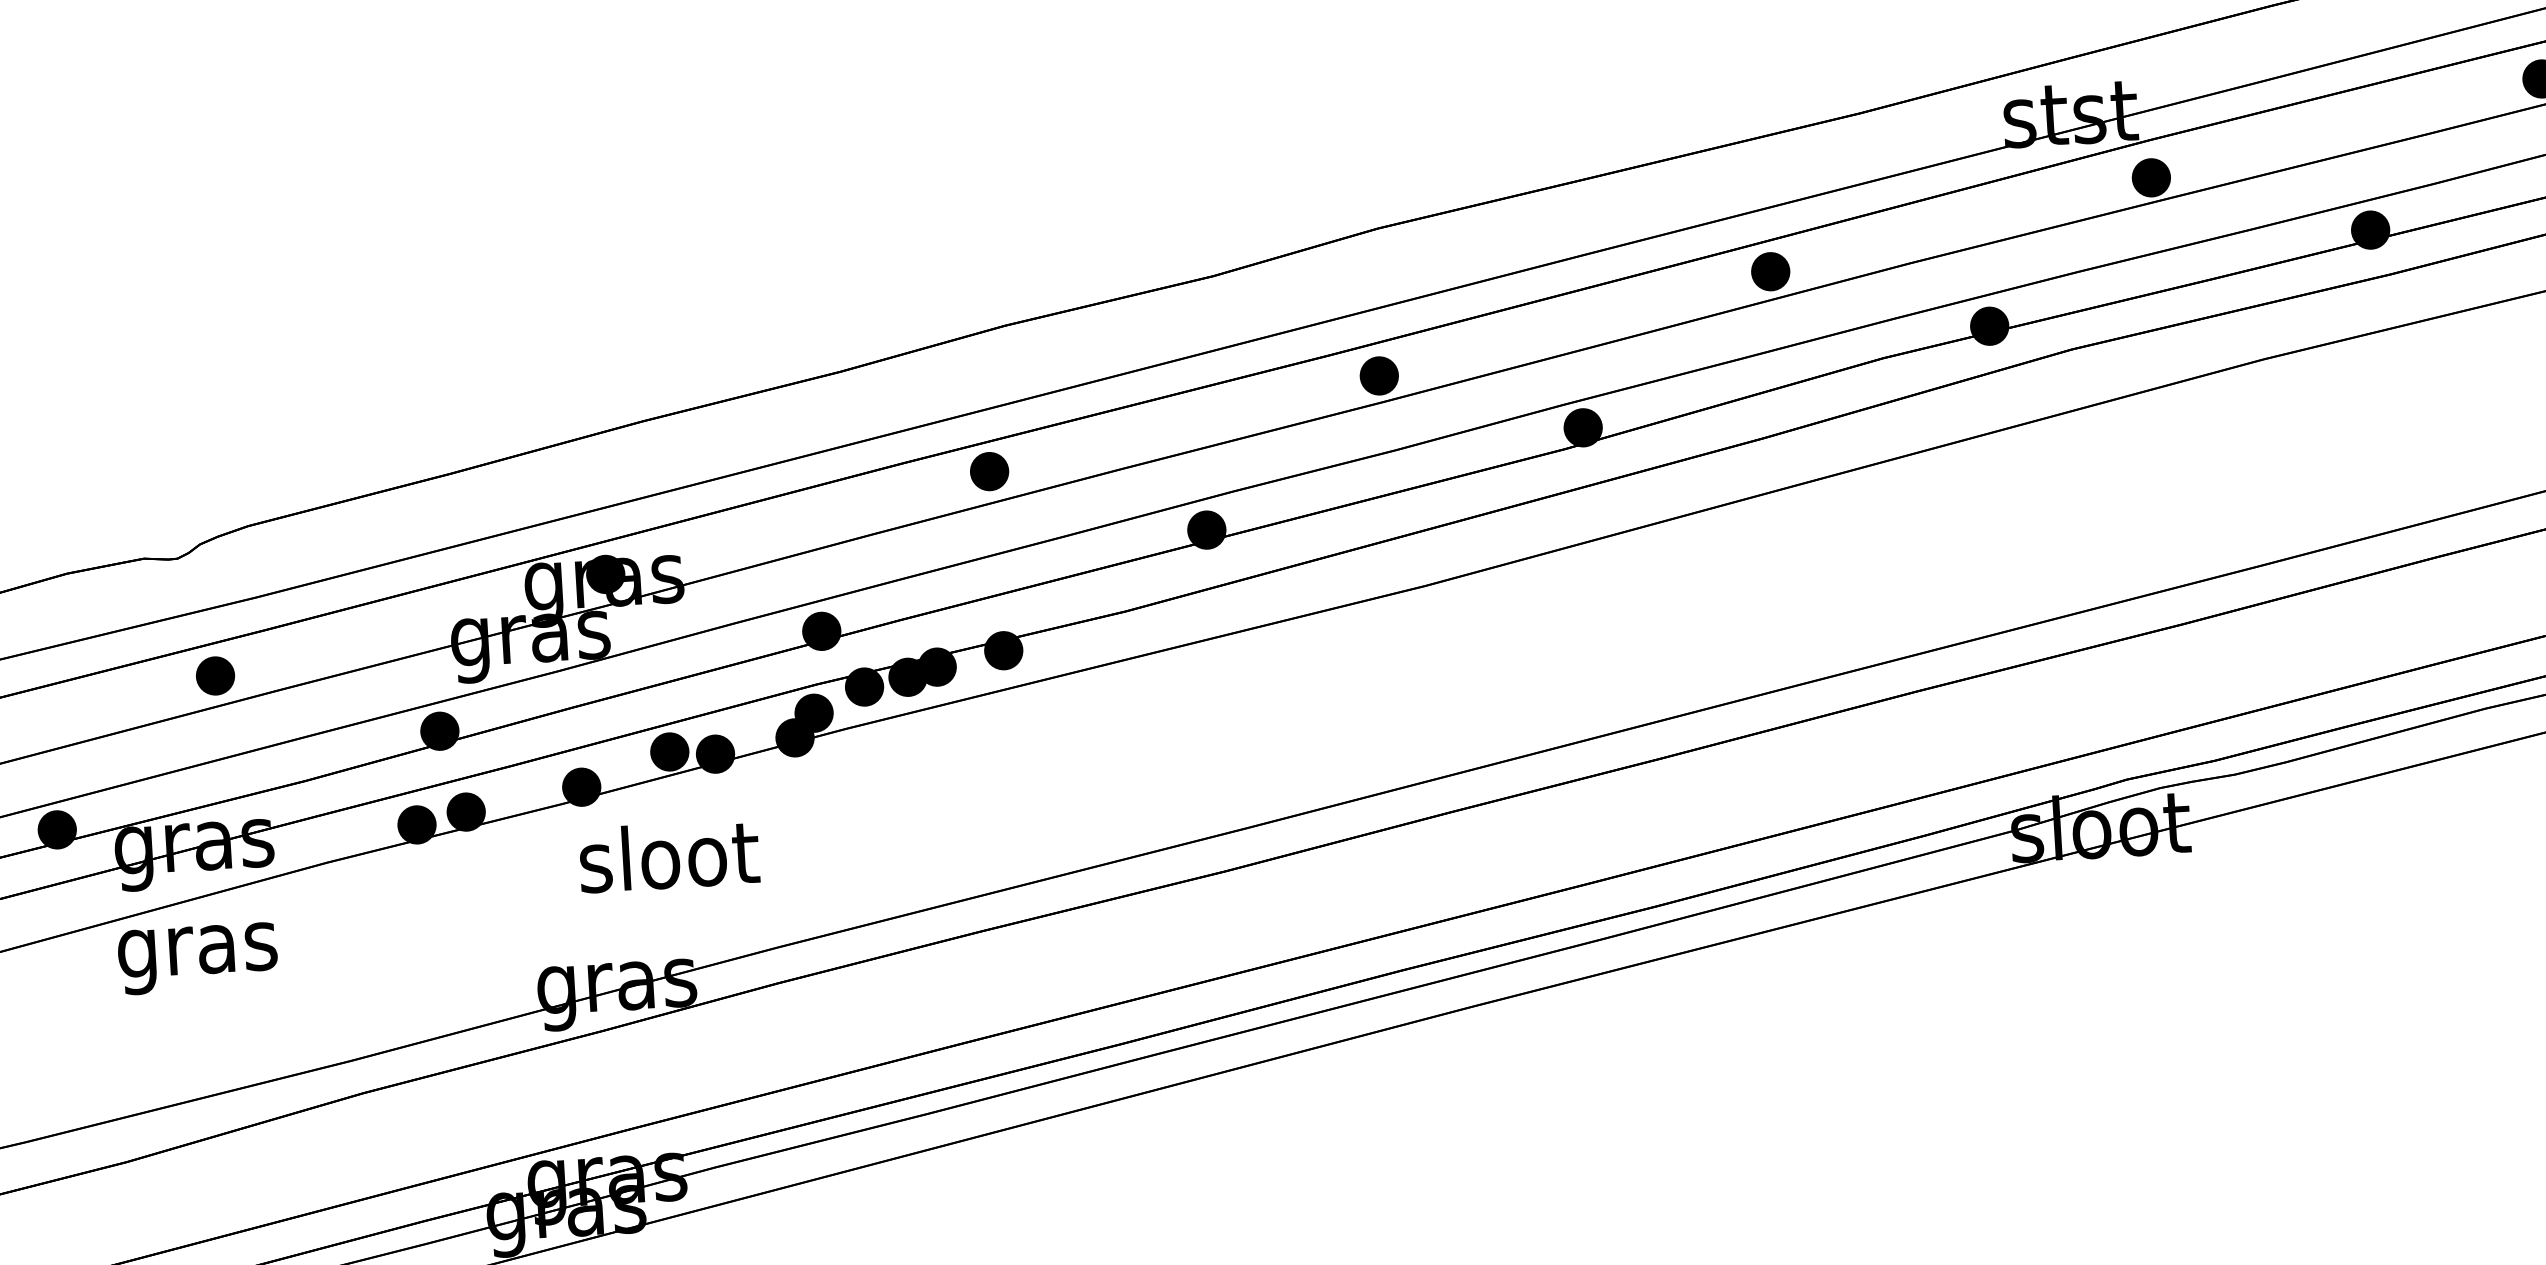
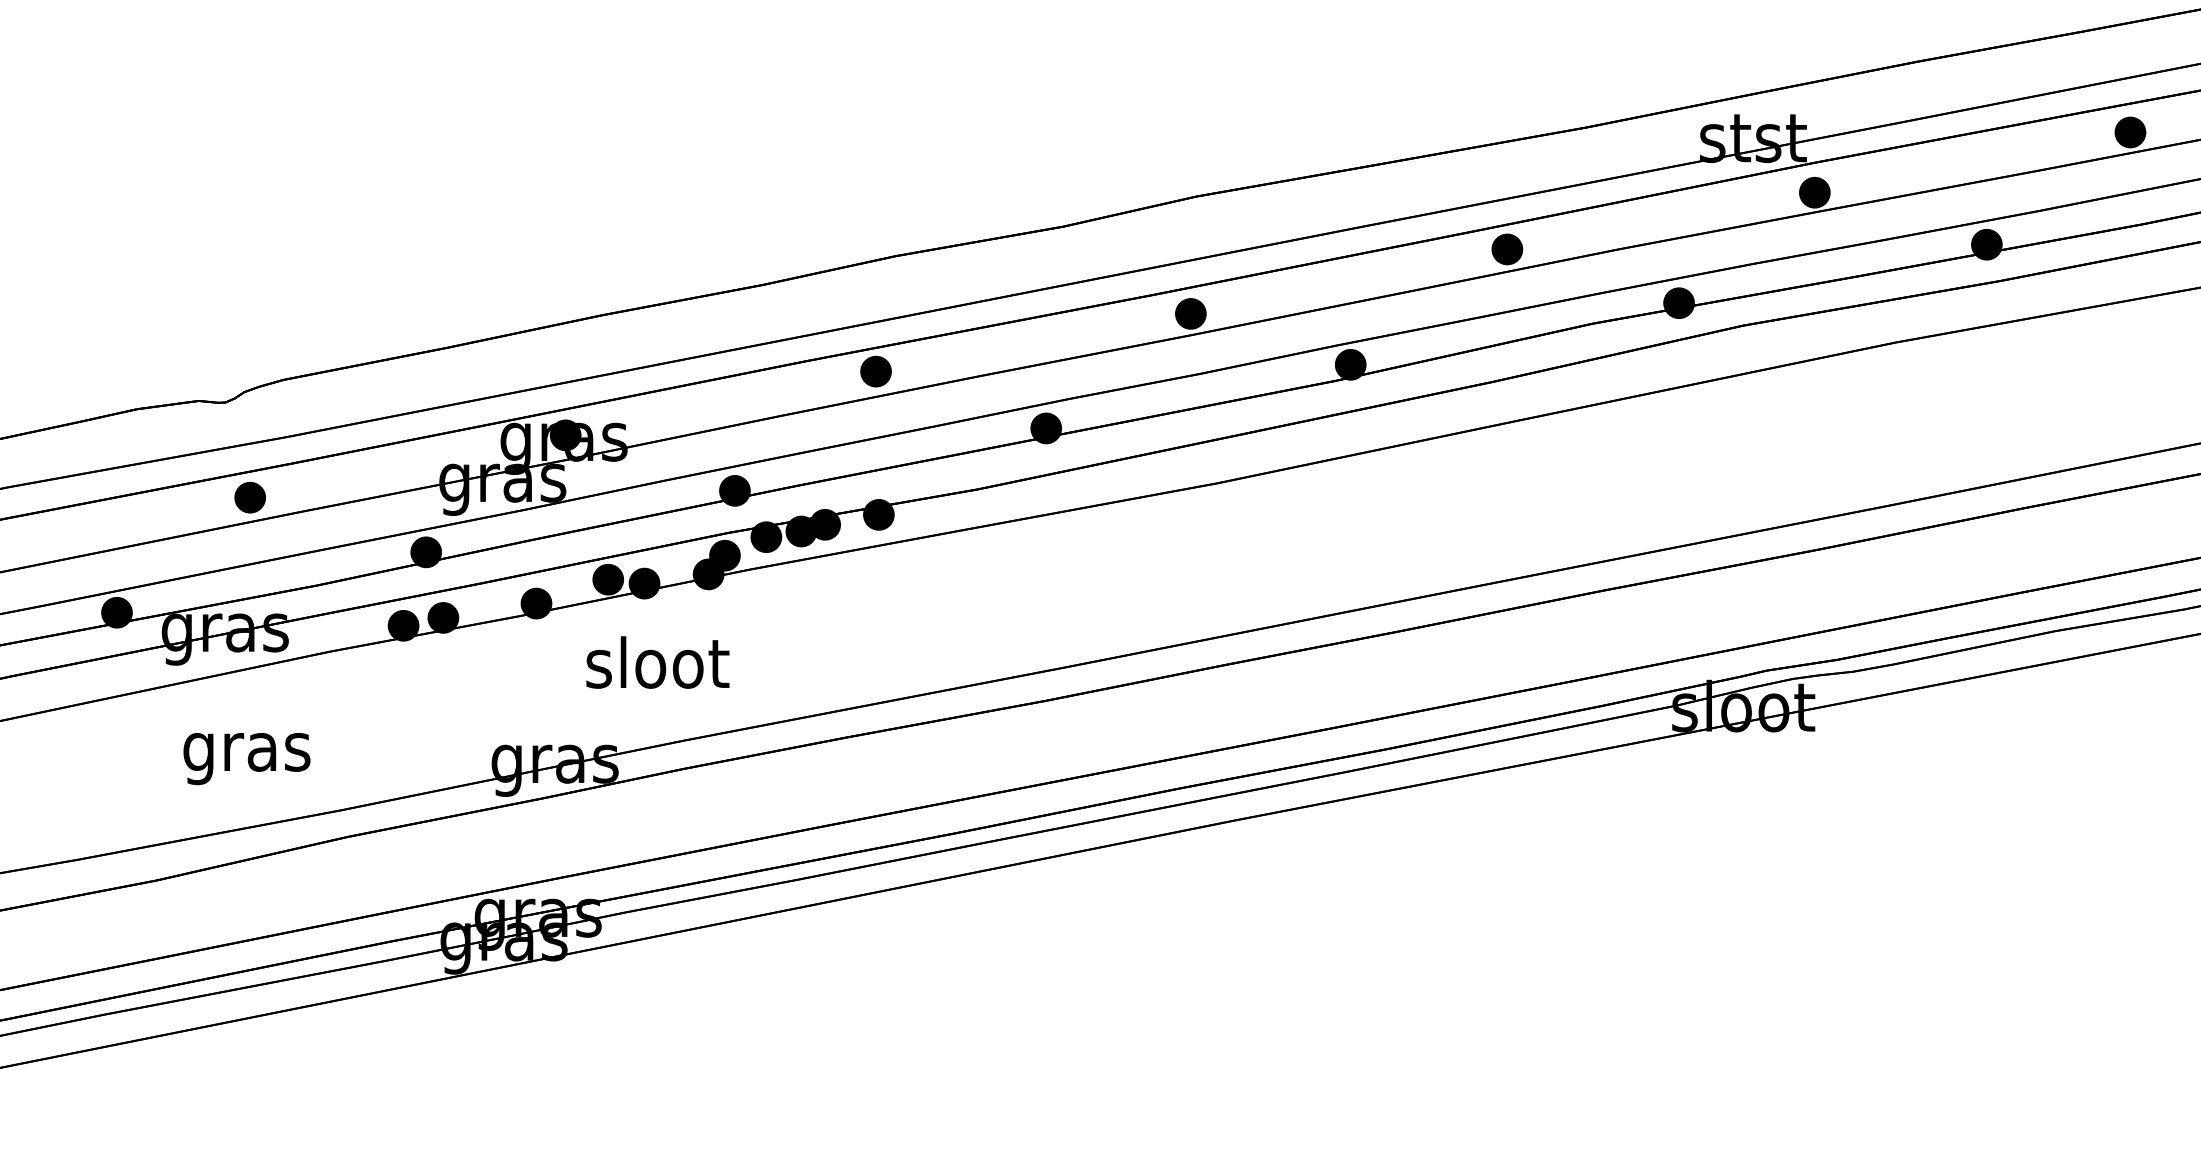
text: (668, 856) -> (657, 662), moved
text: (197, 959) -> (246, 759), moved

